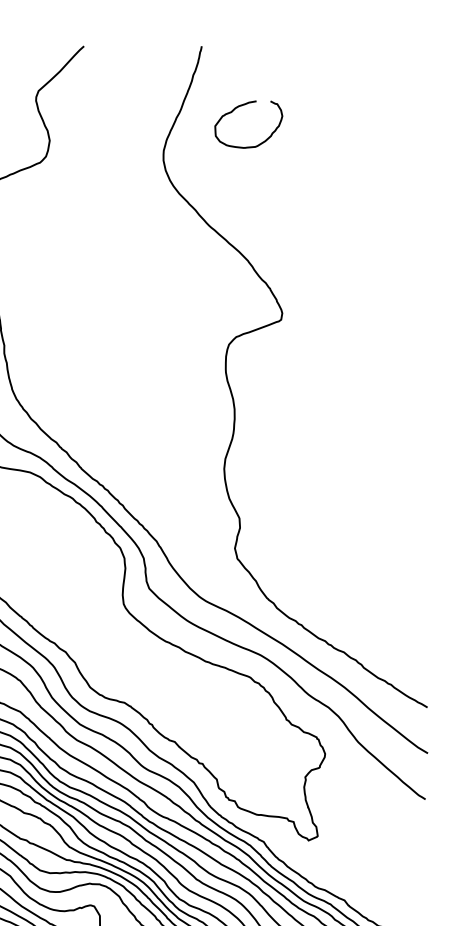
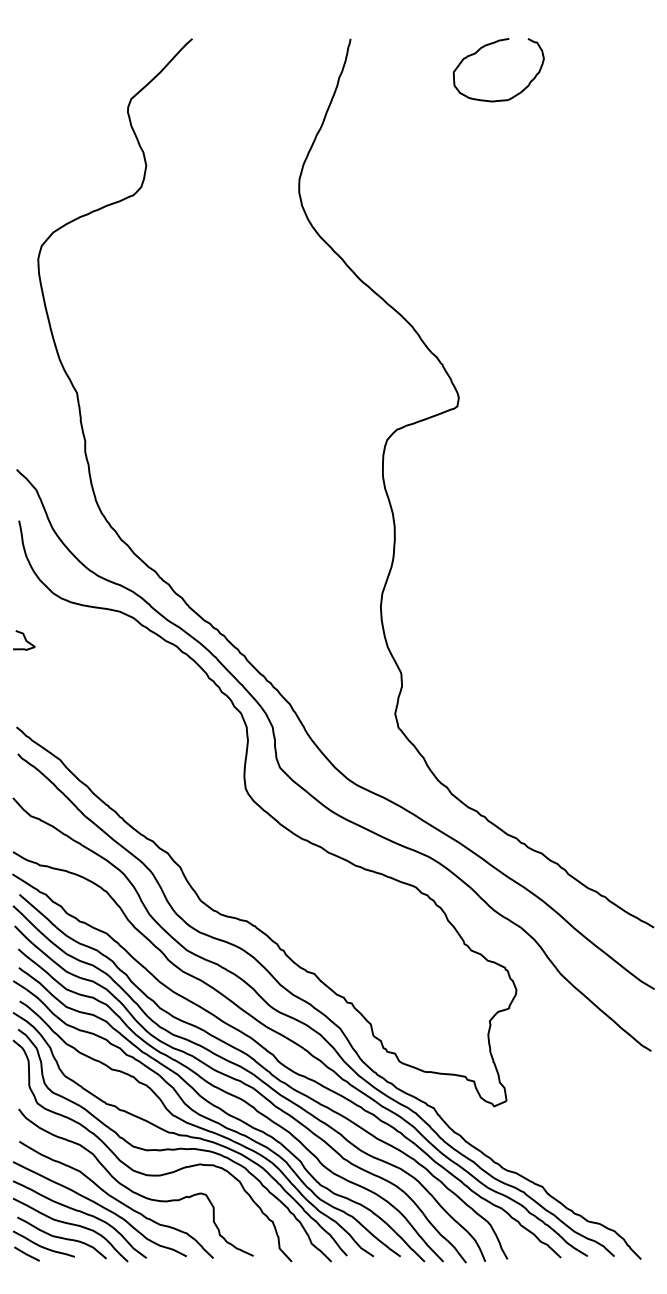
curve: (241, 106) -> (489, 45), moved

